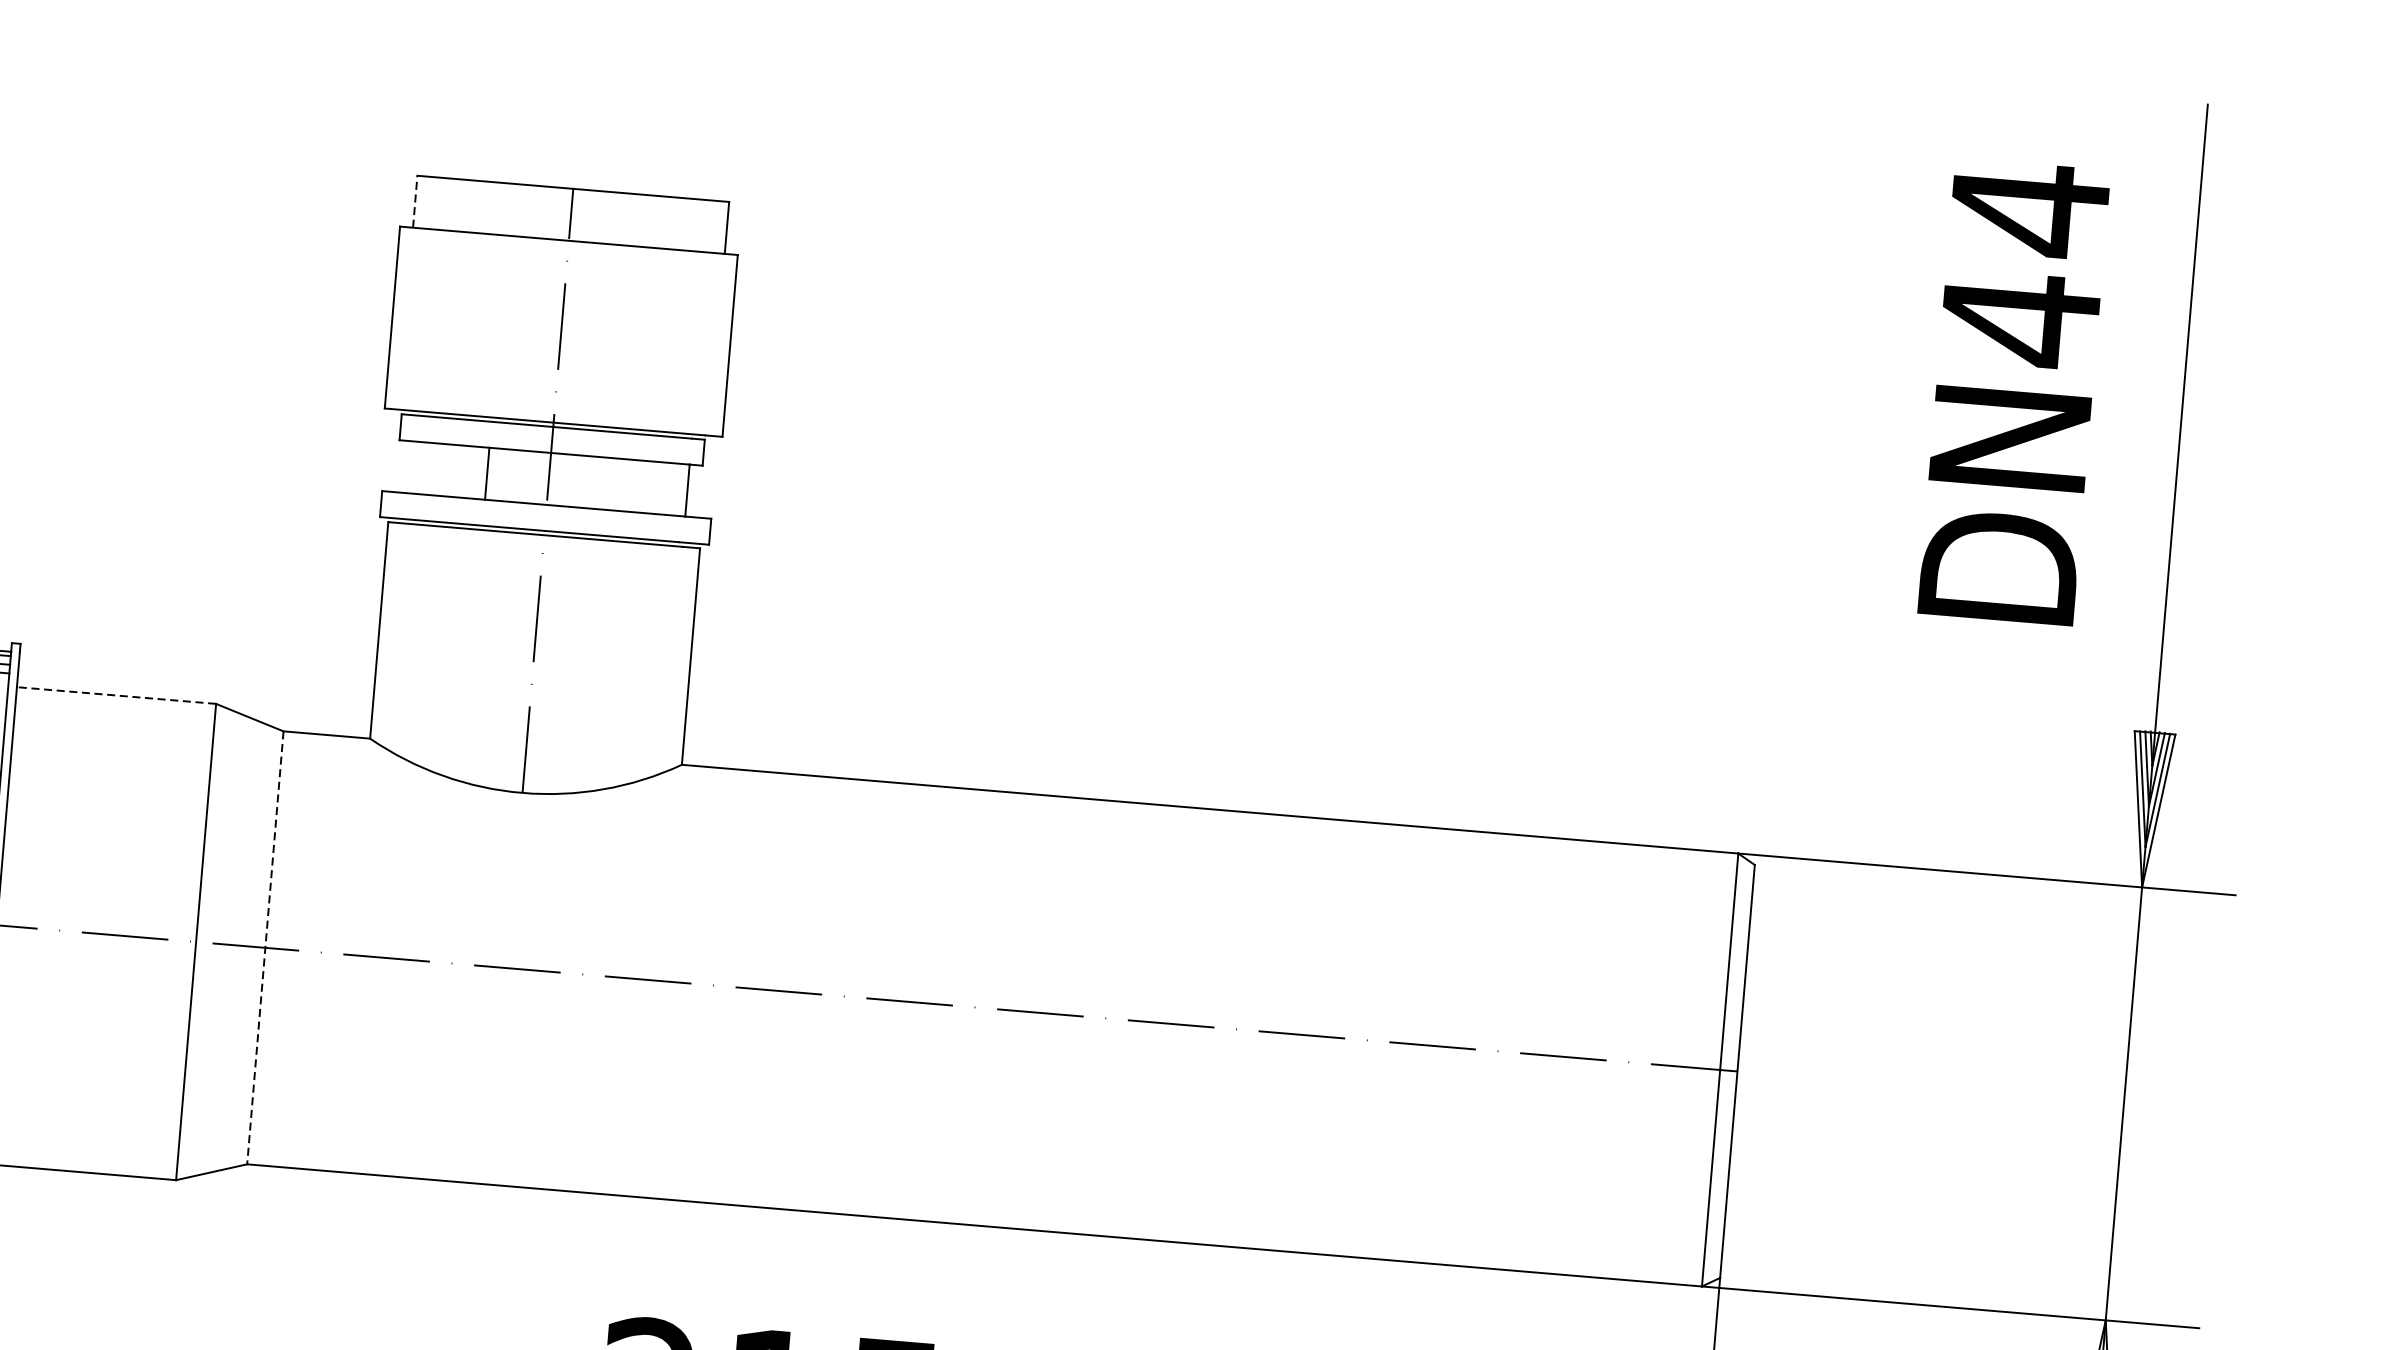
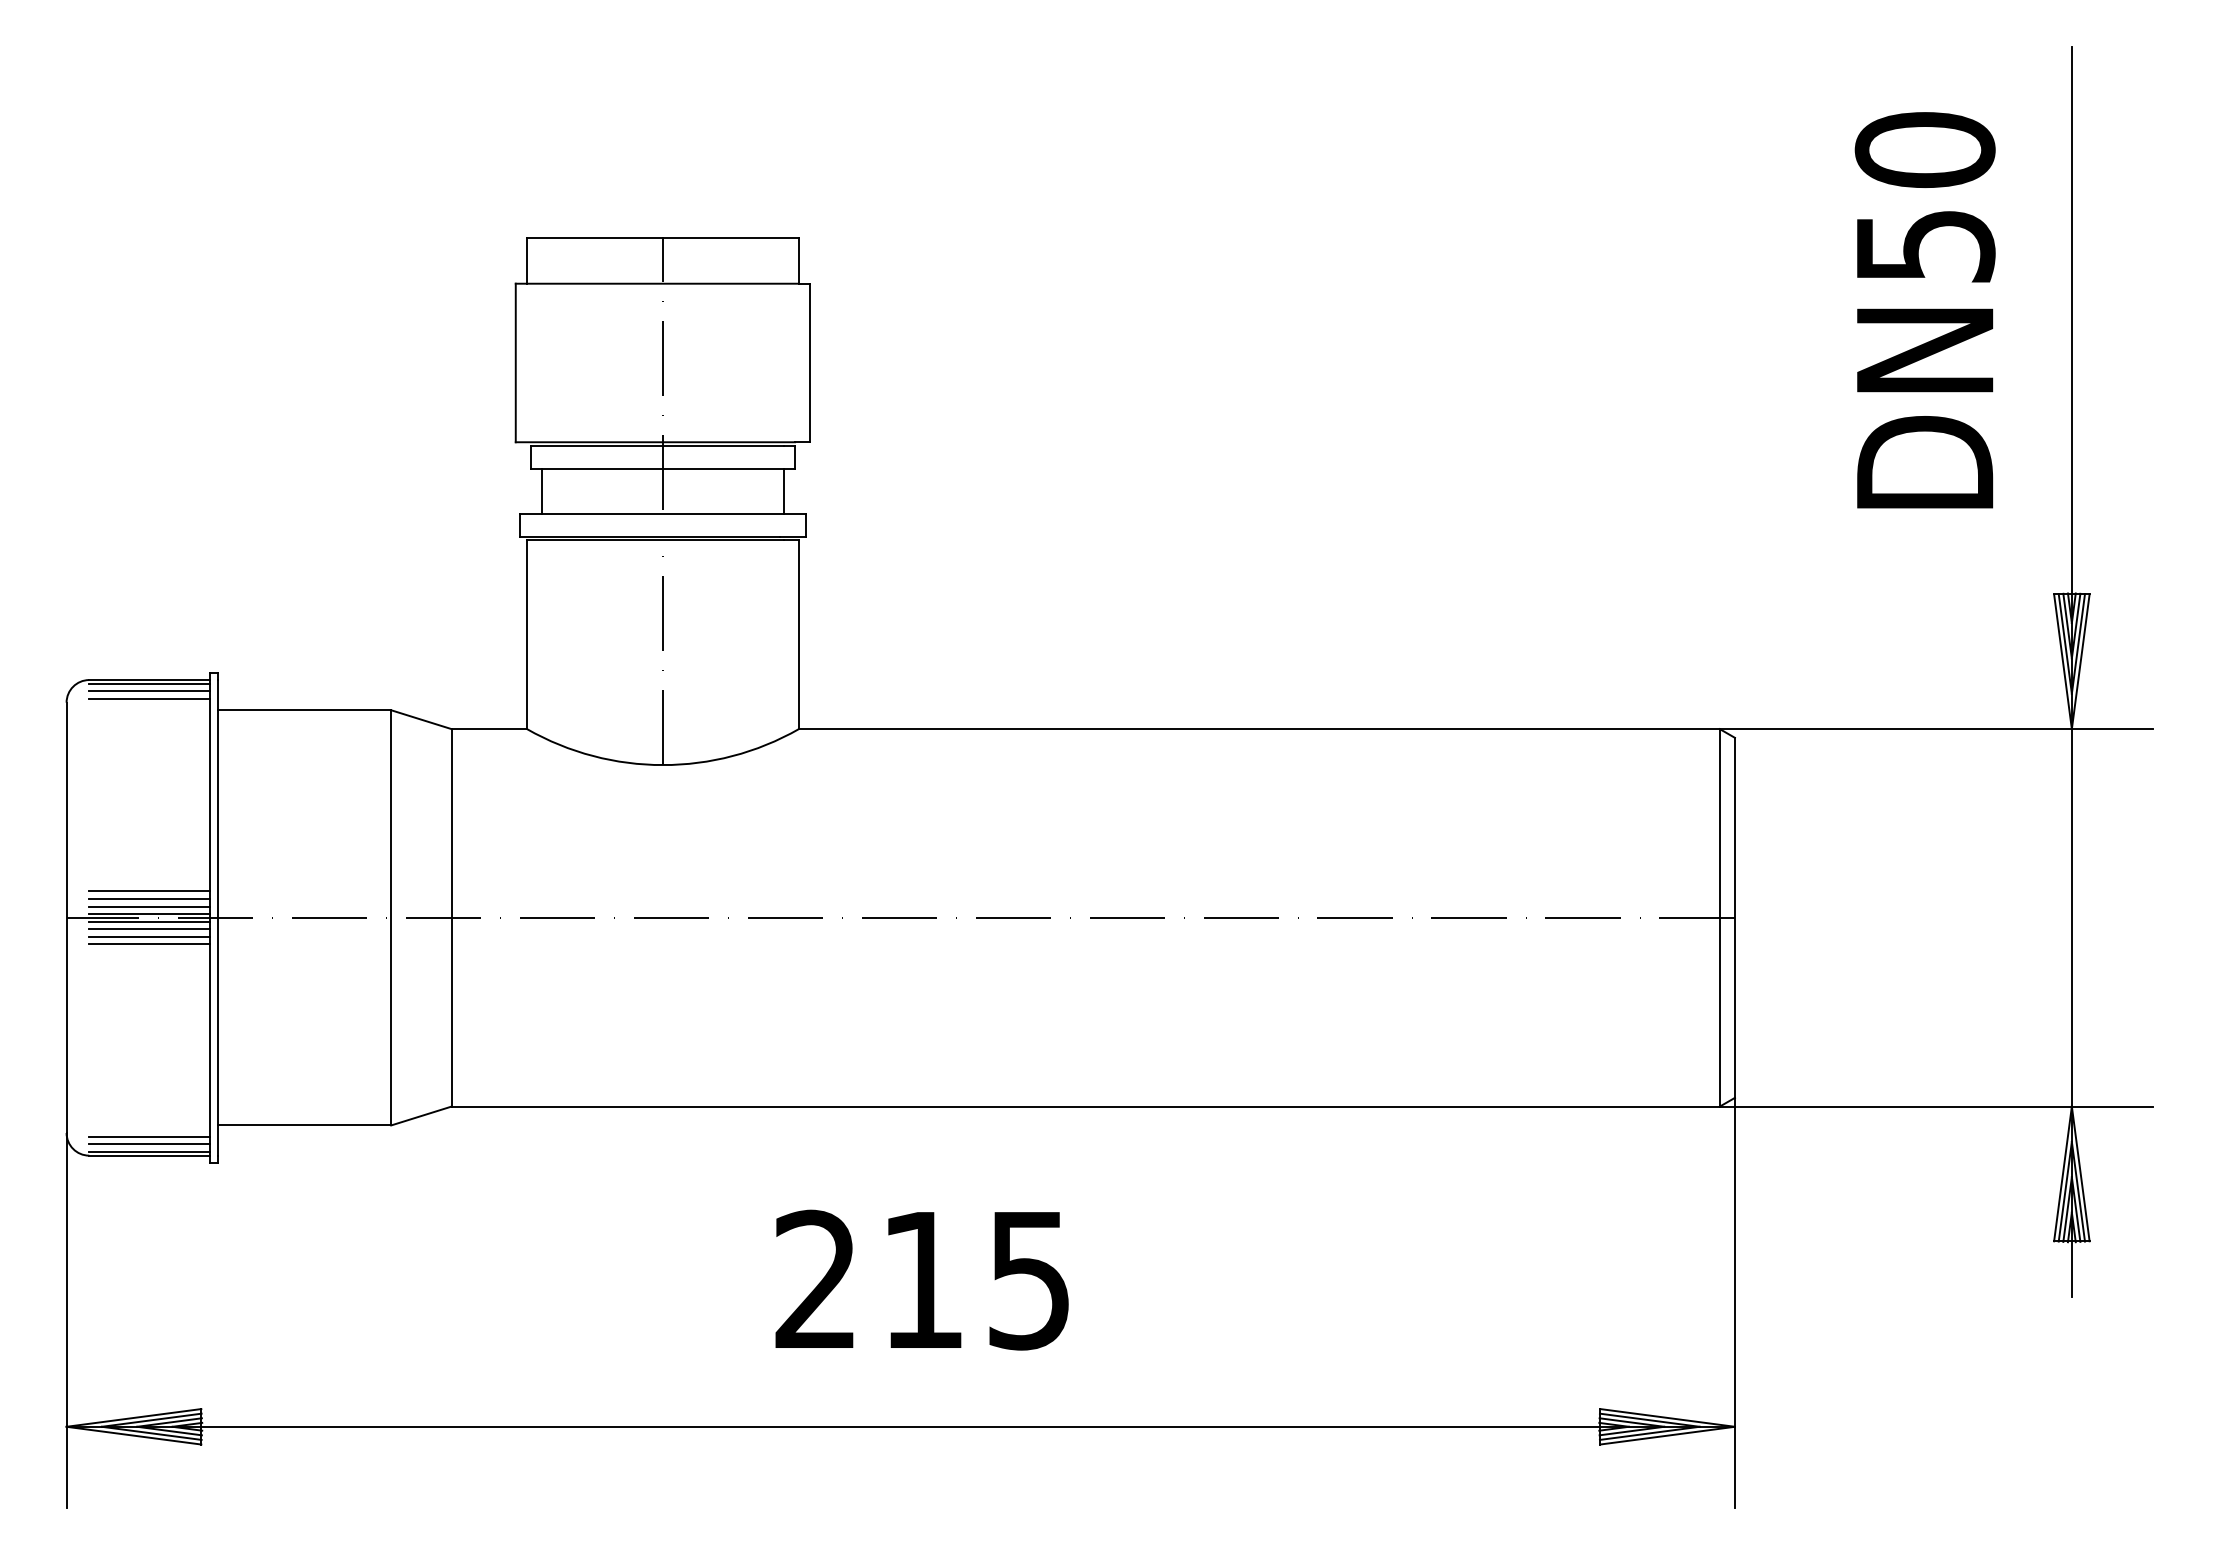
line: (415, 202) -> (527, 261), dashed -> solid
text: (2024, 264) -> (1924, 198), DN44 -> DN50
line: (487, 472) -> (542, 490), moved
line: (116, 695) -> (304, 710), dashed -> solid
line: (265, 947) -> (451, 917), dashed -> solid

